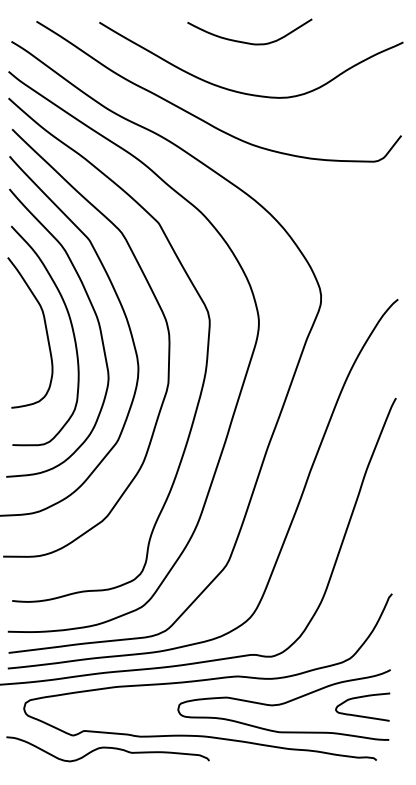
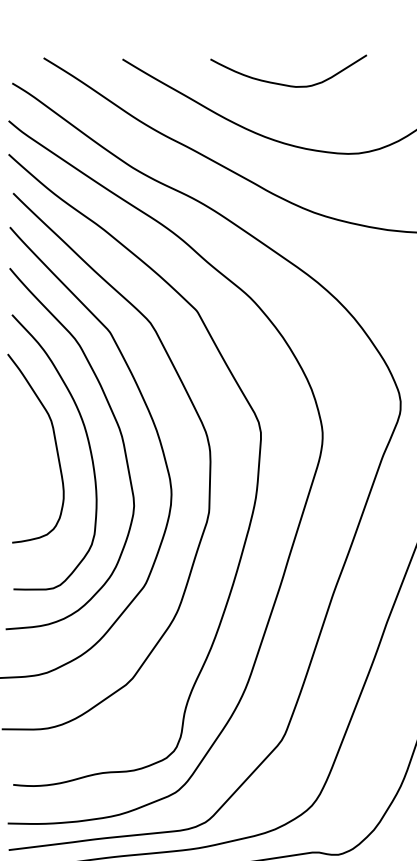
curve: (249, 42) -> (288, 84), moved

